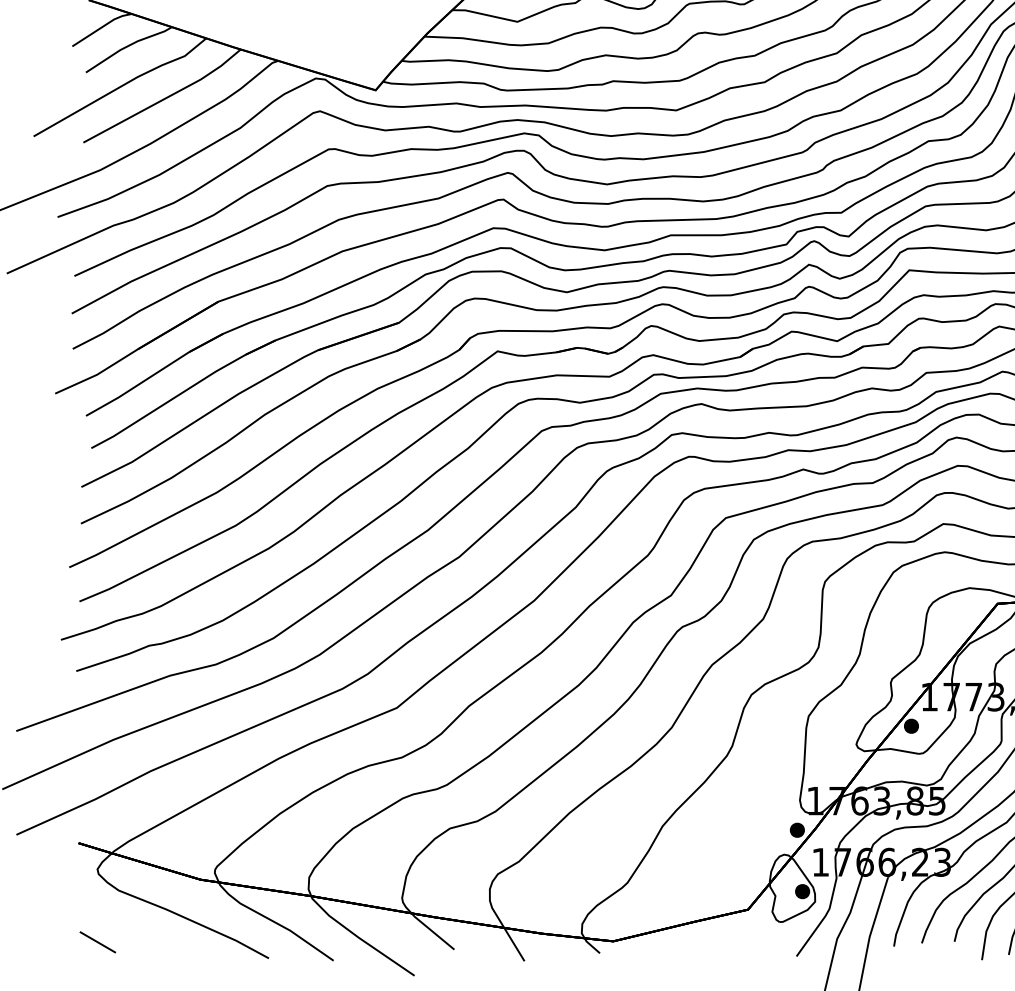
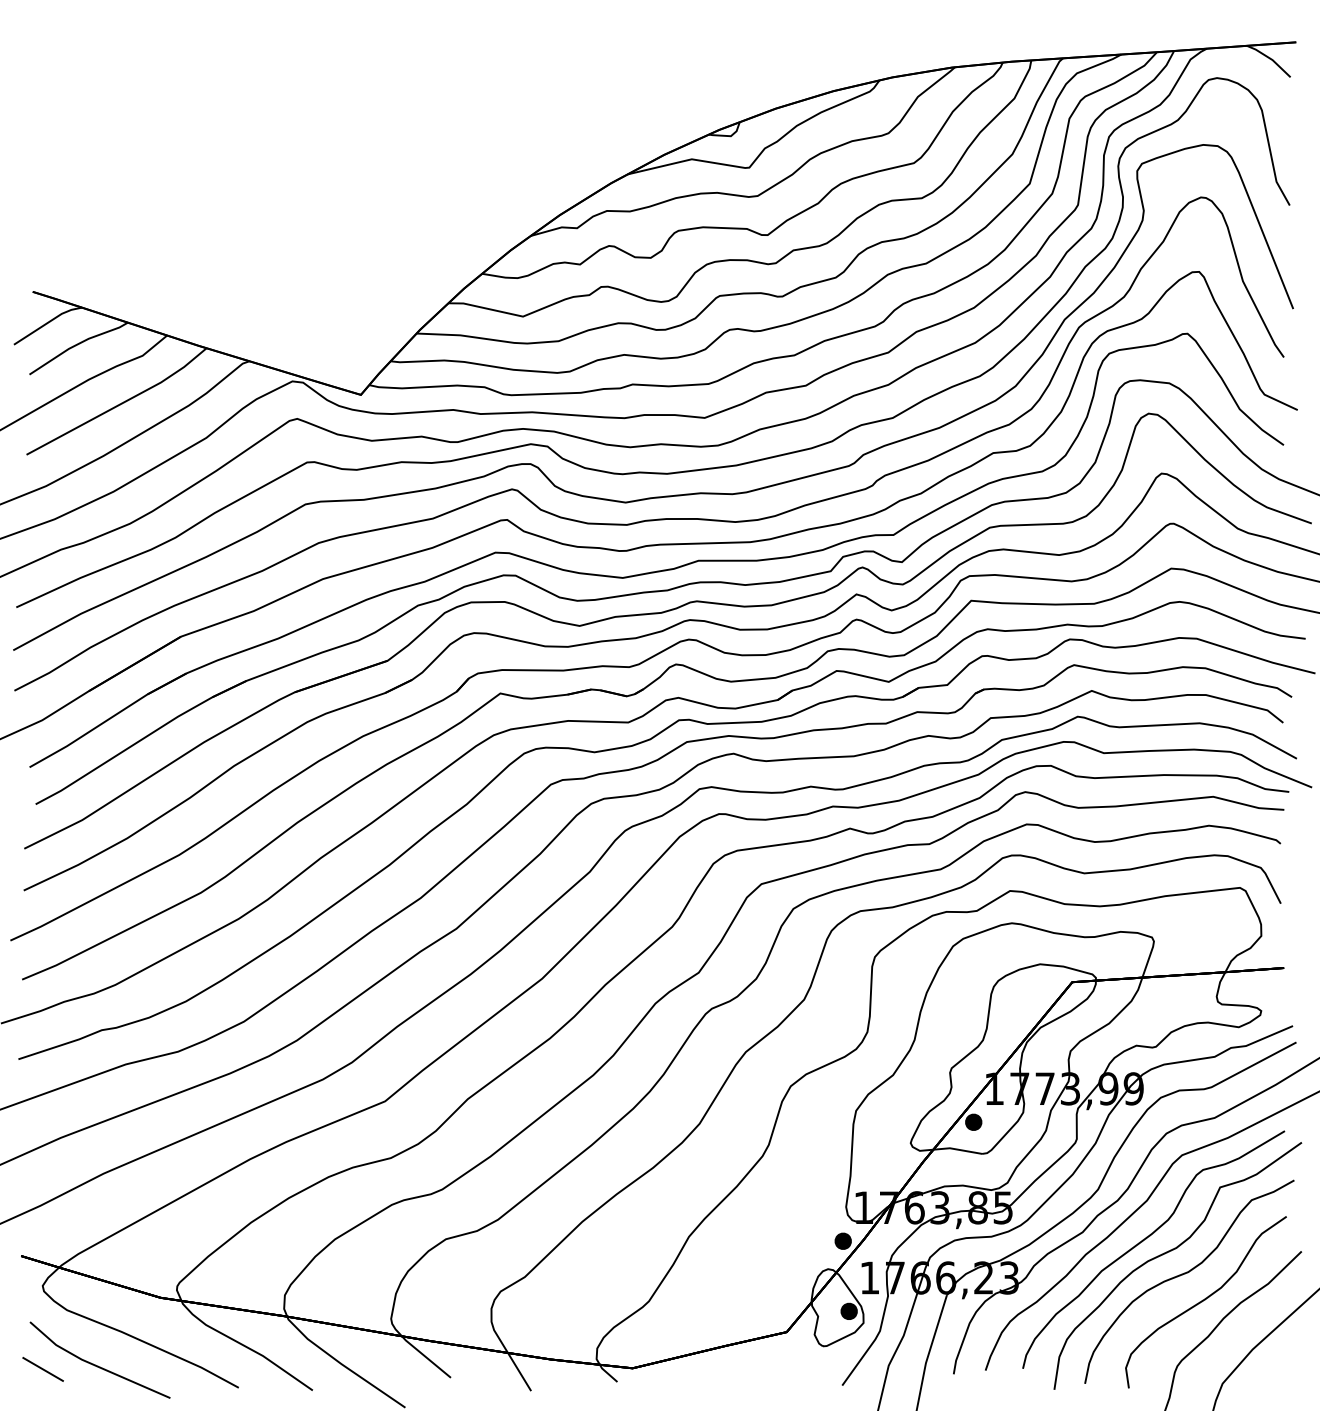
line: (146, 938) -> (98, 1365), added

